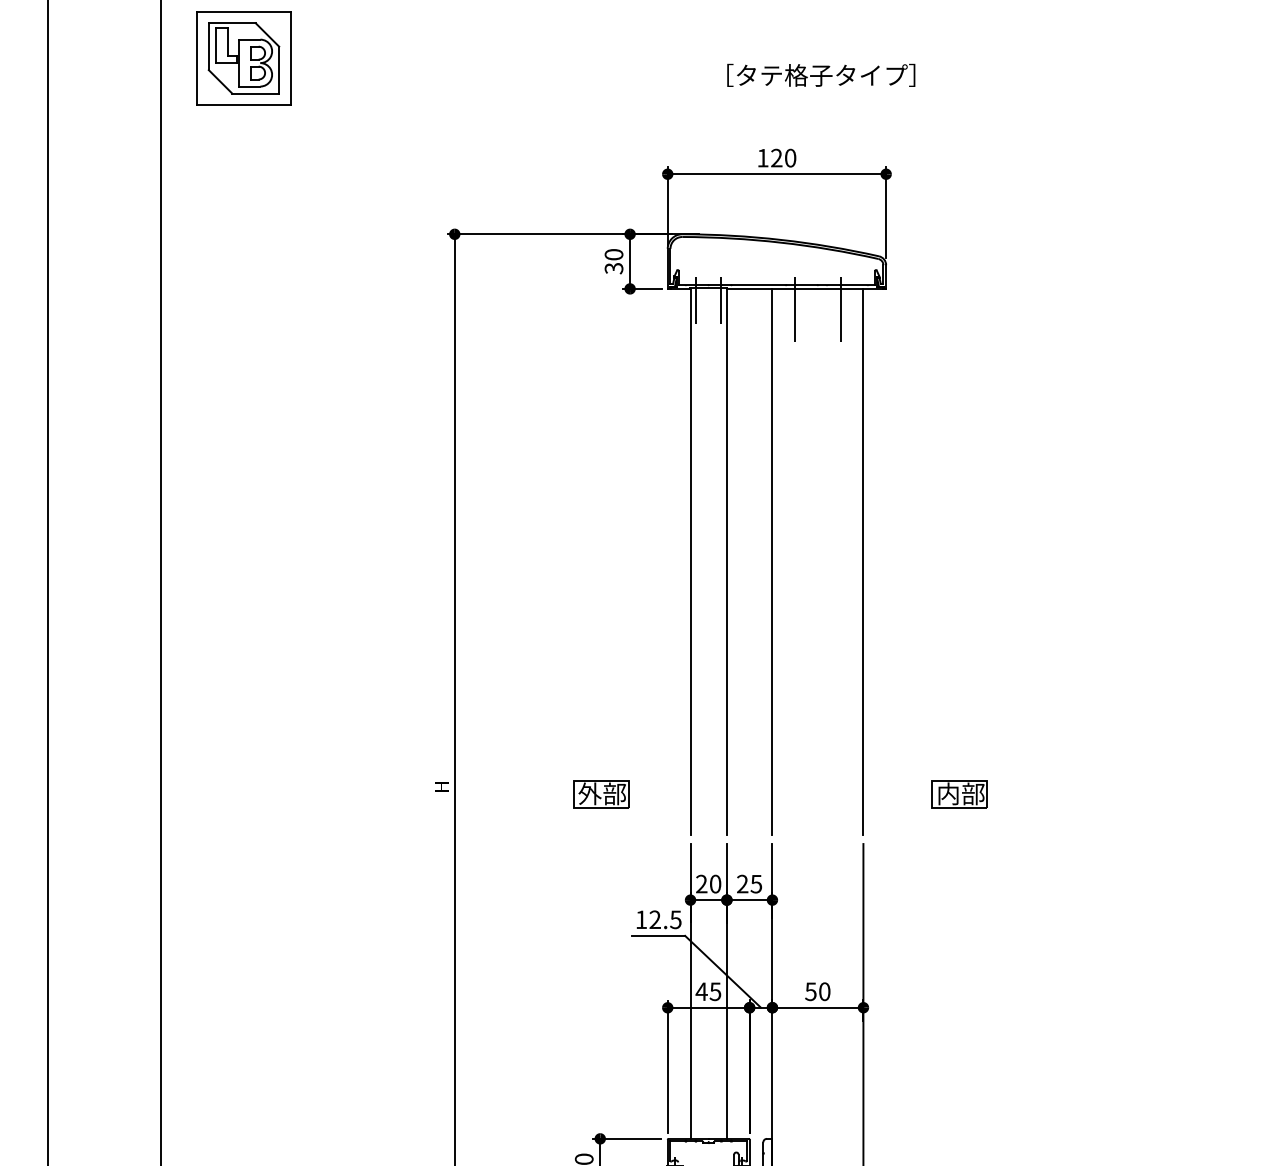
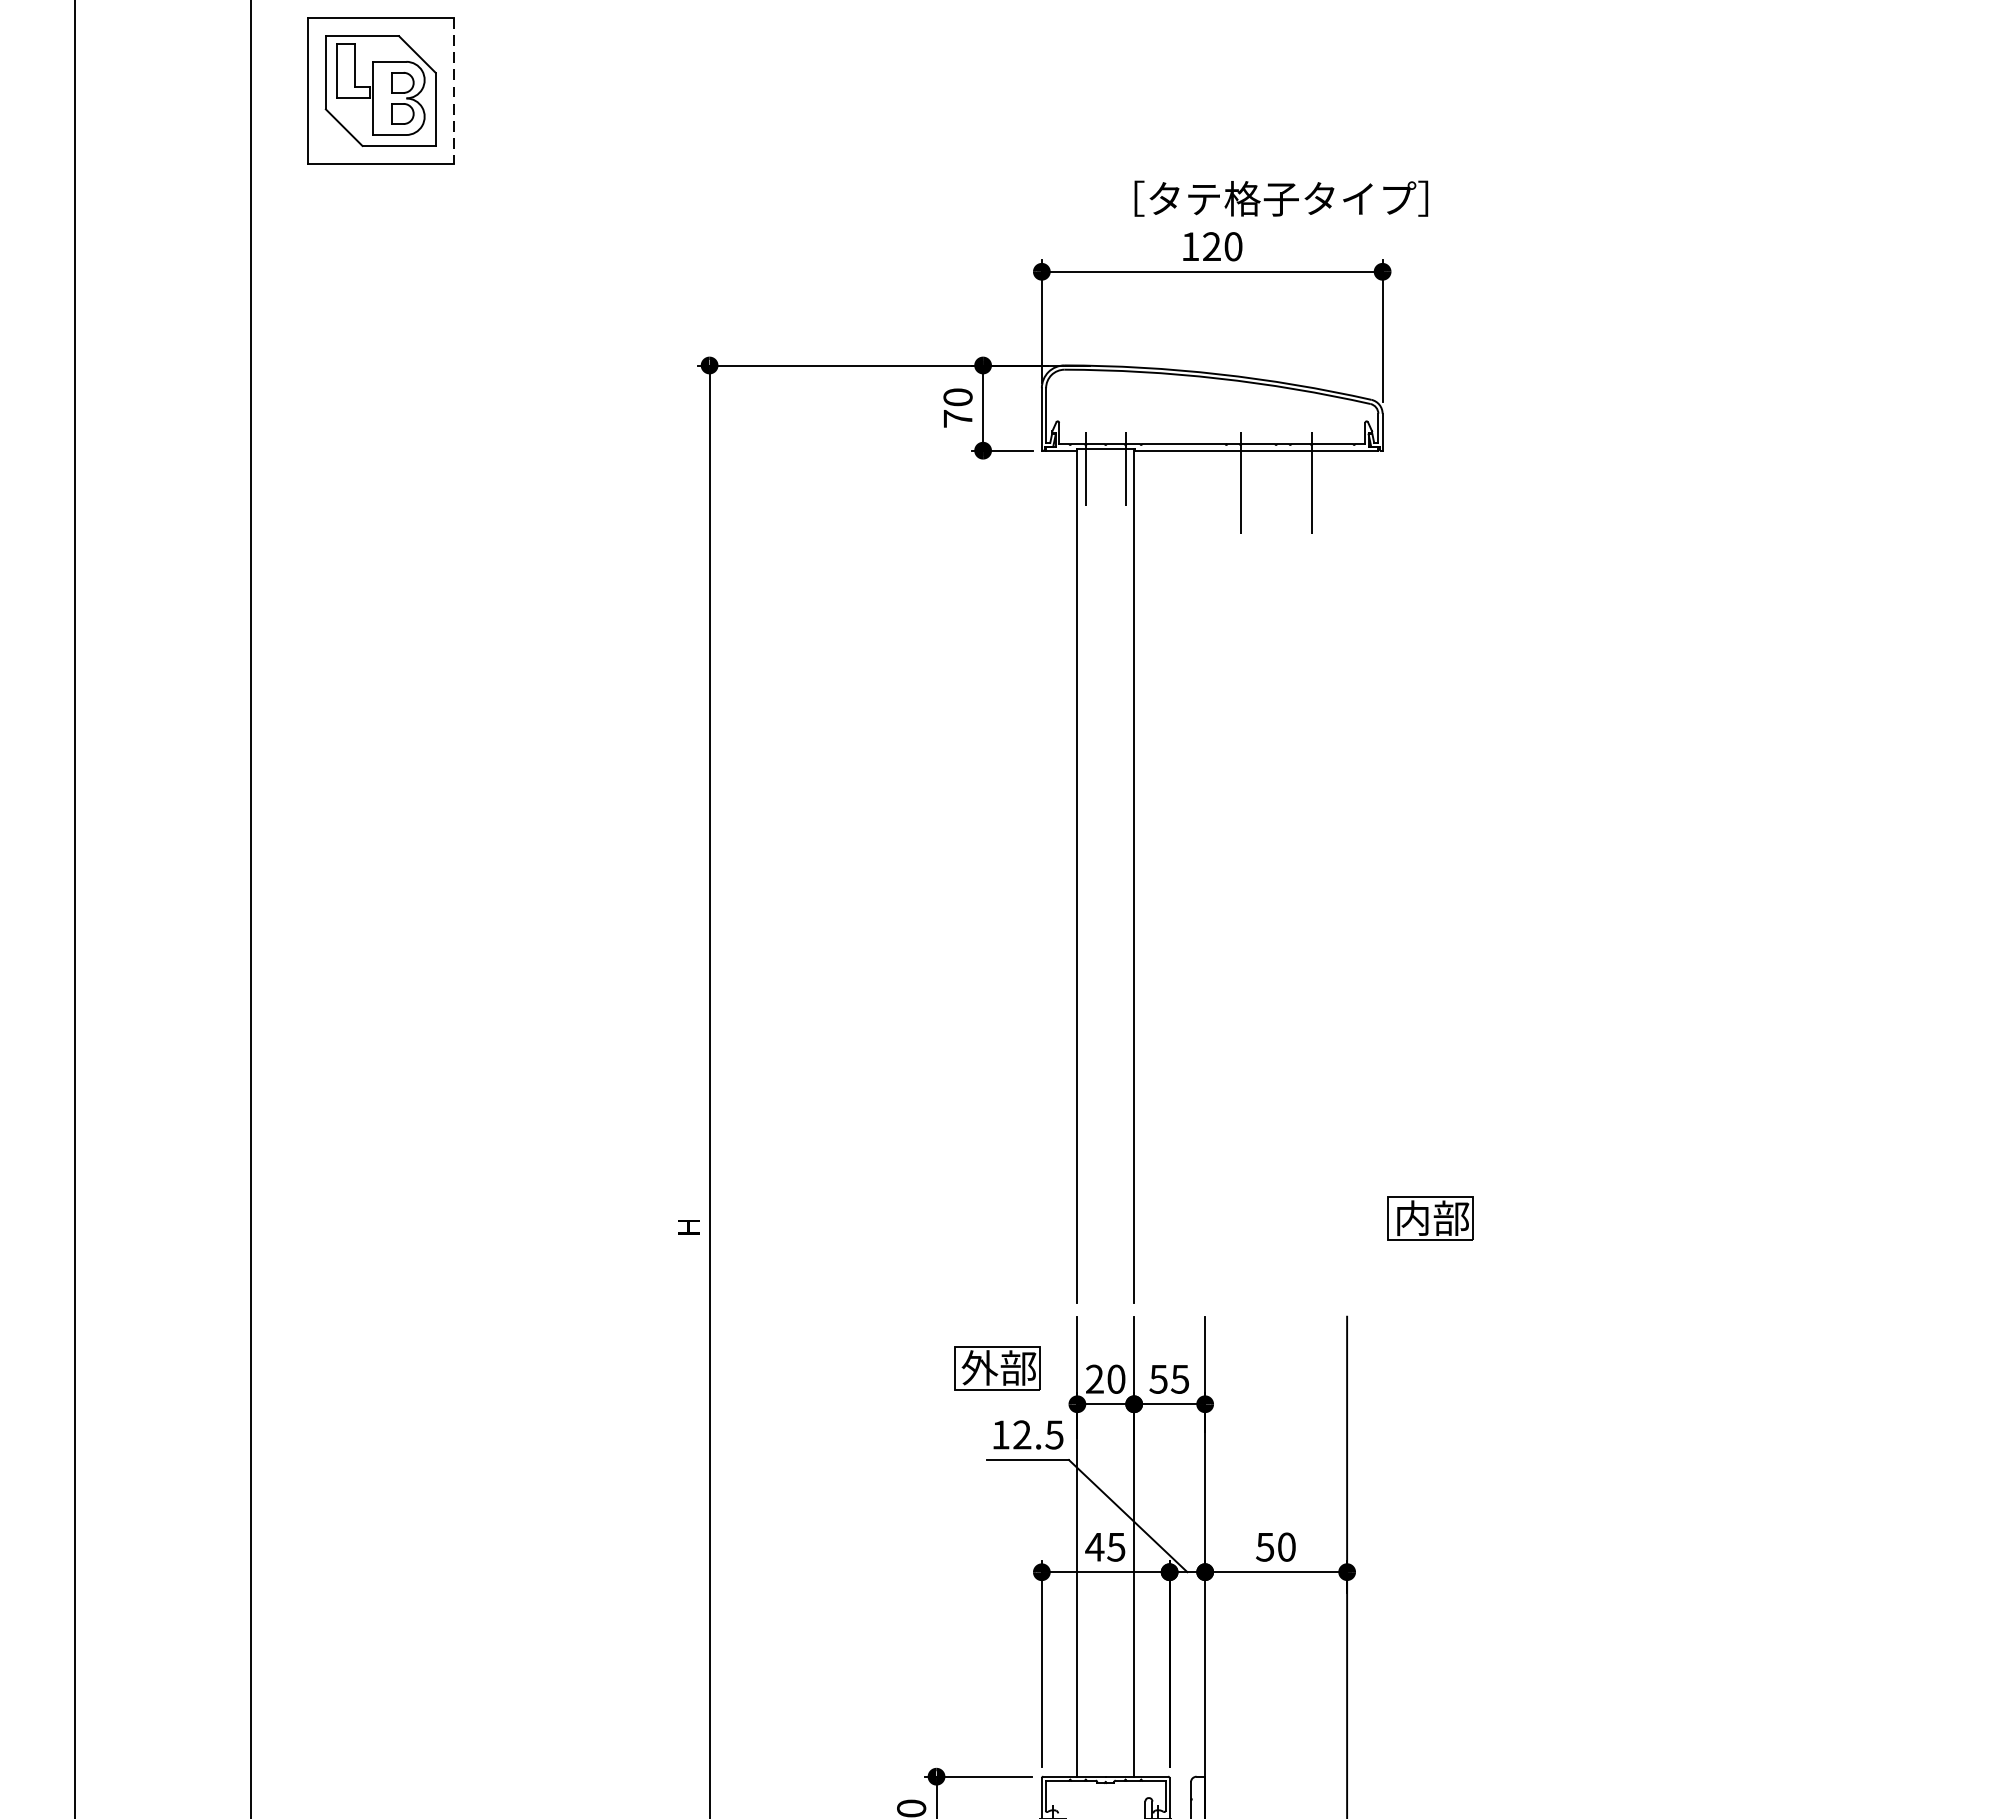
line: (290, 58) -> (453, 91), solid -> dashed
text: (821, 74) -> (1281, 197), moved
text: (613, 268) -> (957, 418), 30 -> 70
line: (772, 561) -> (1205, 875), removed
line: (863, 561) -> (1347, 875), removed
part: (601, 794) -> (997, 1368), moved
part: (959, 794) -> (1429, 1219), moved
text: (742, 883) -> (1158, 1378), 25 -> 55

